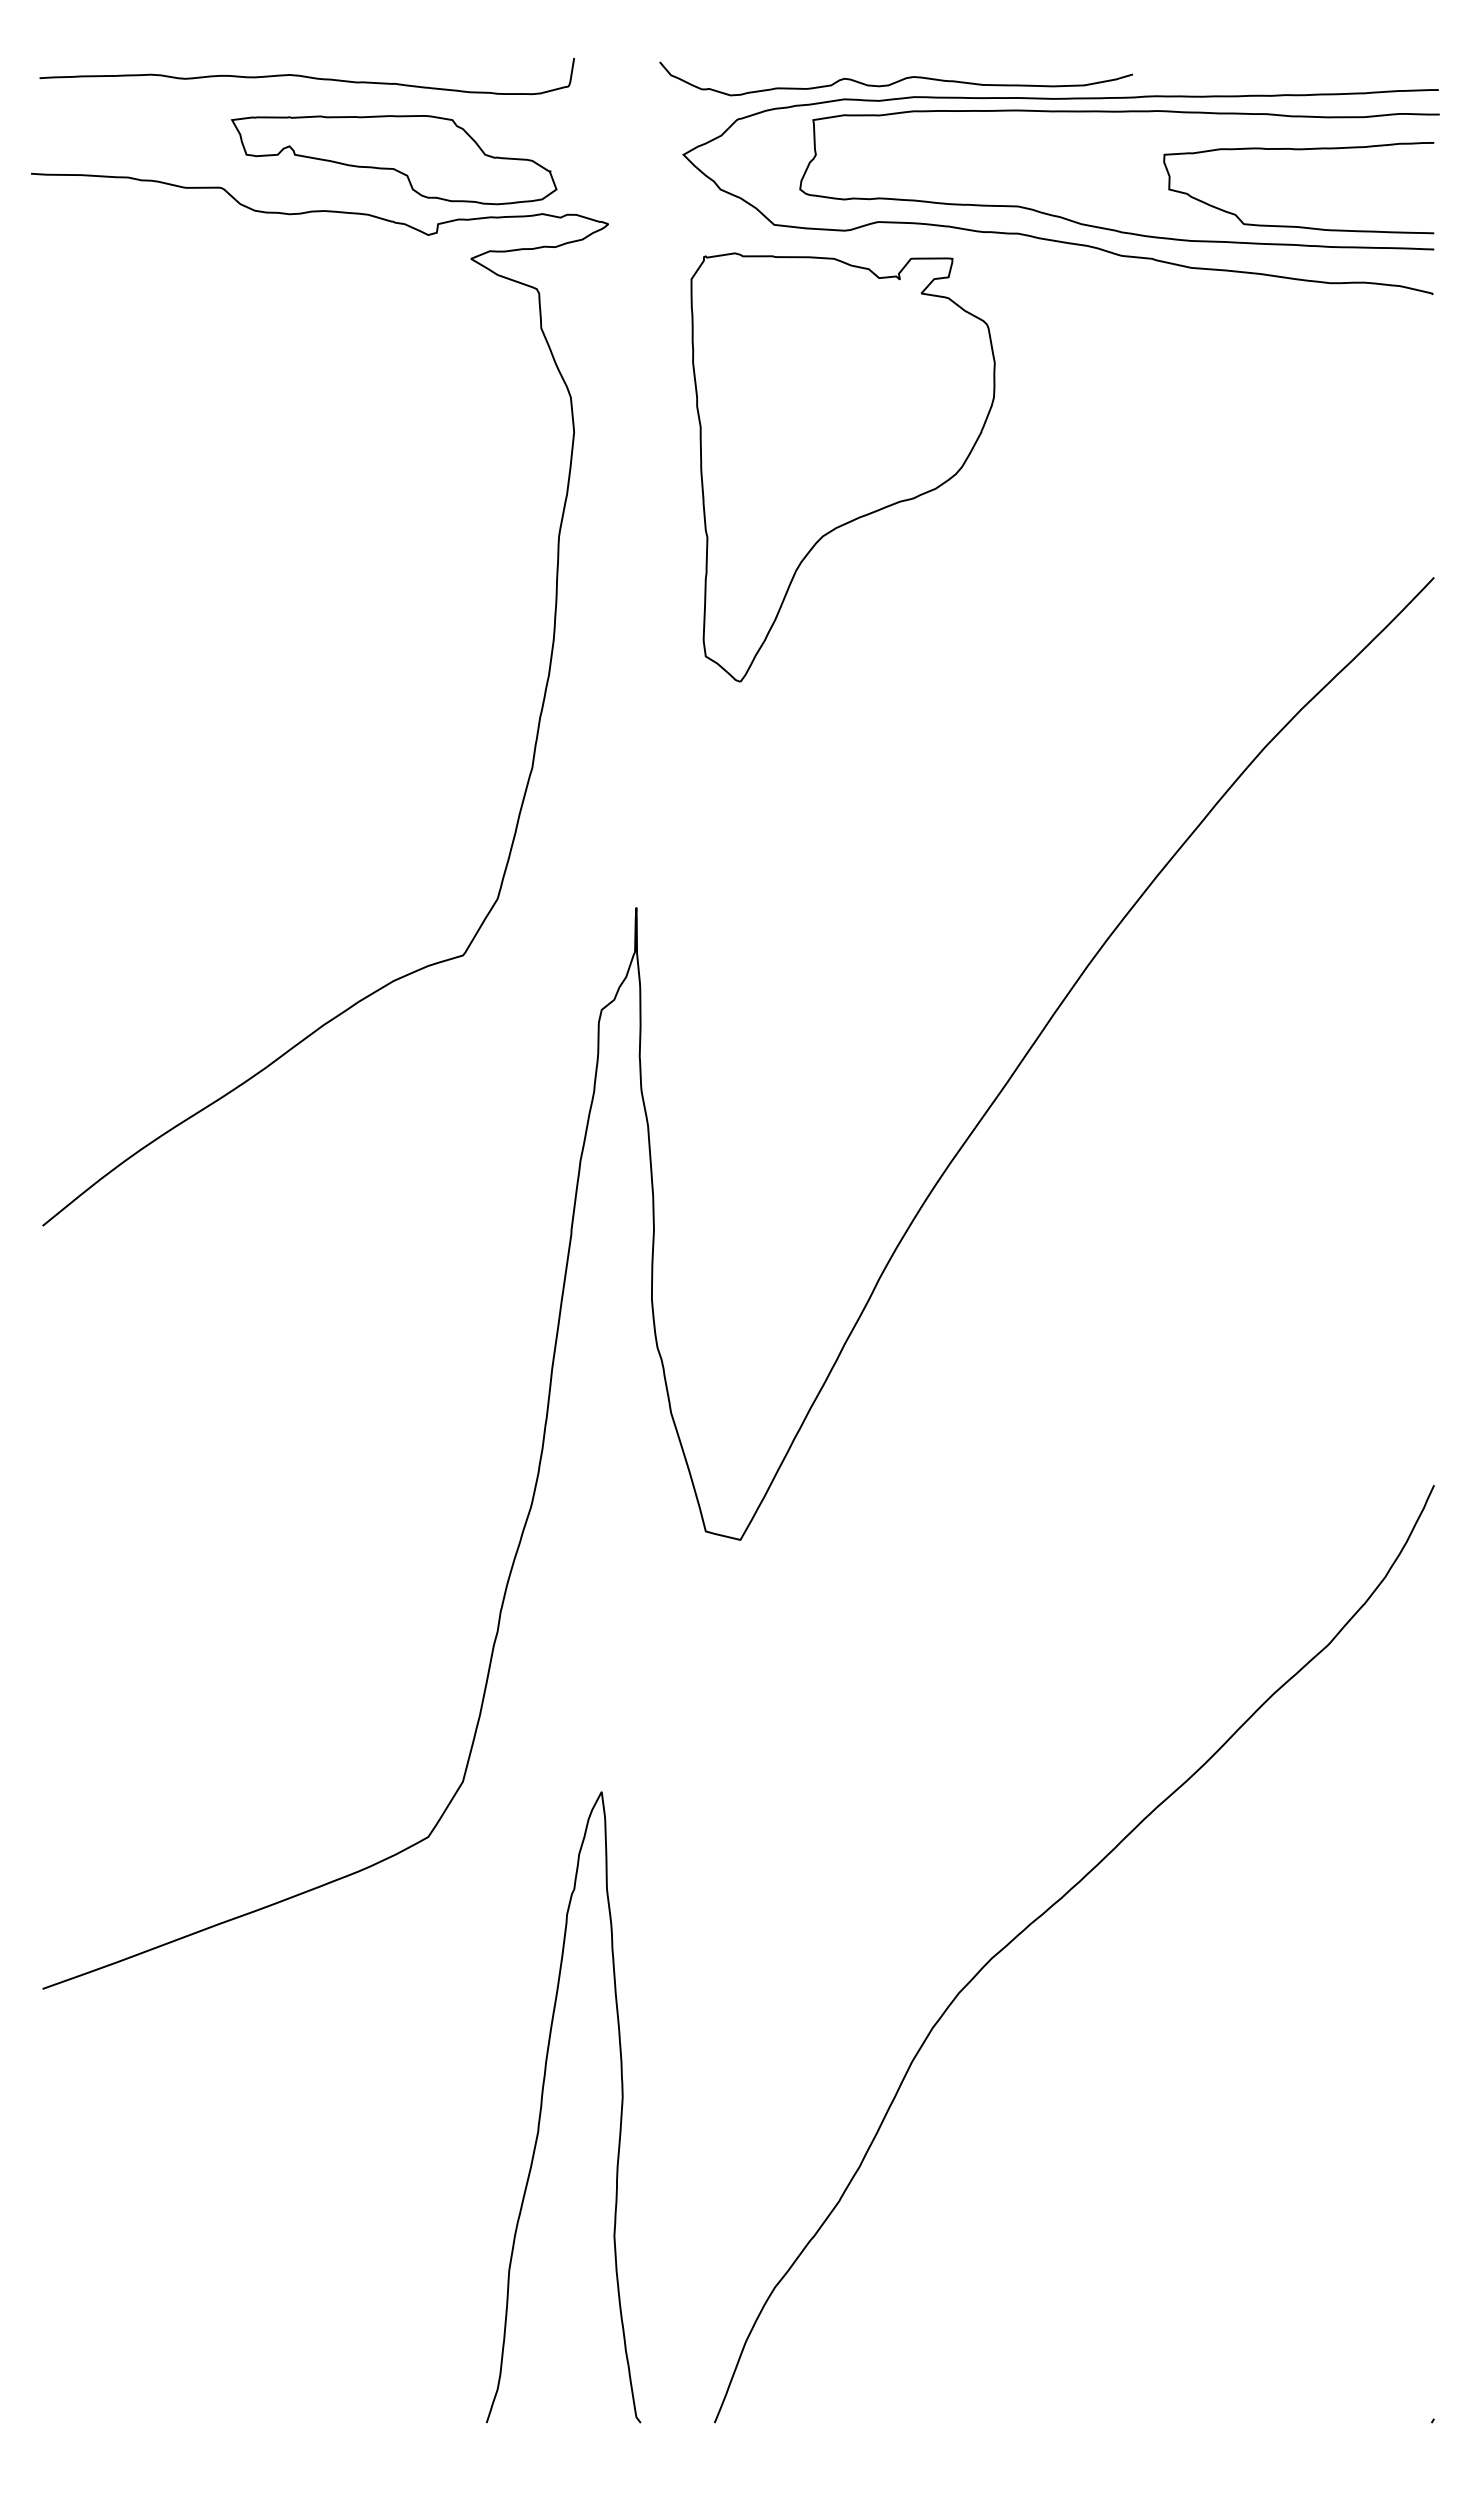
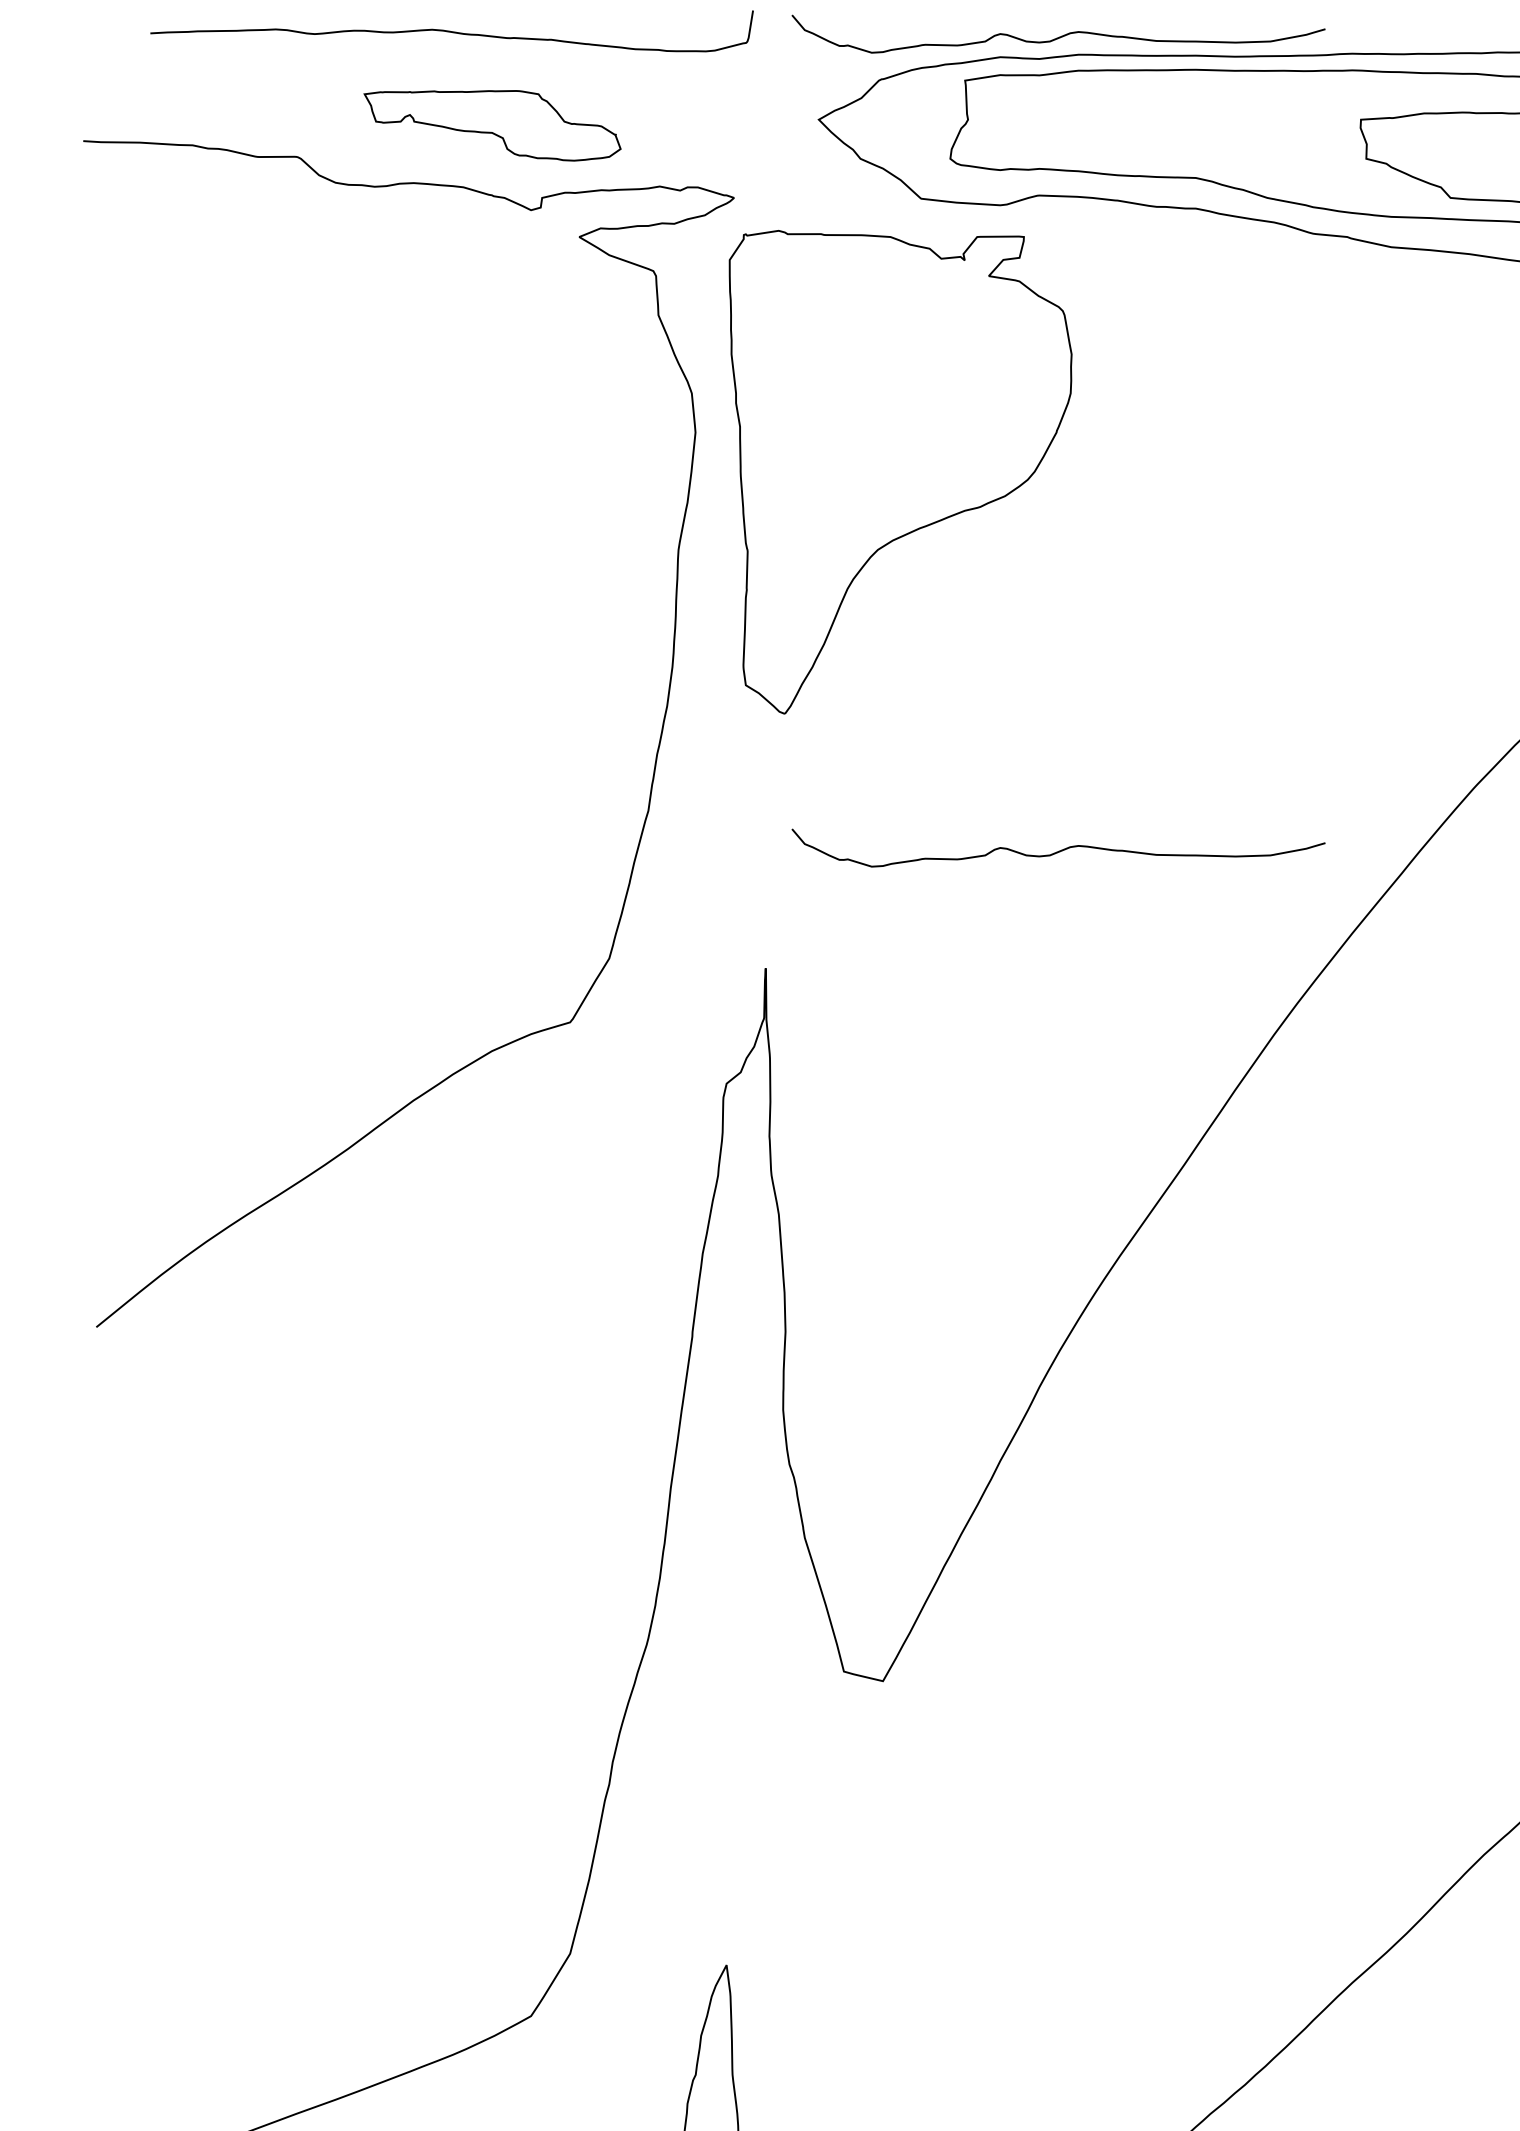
curve: (306, 76) -> (451, 31), moved
part: (393, 160) -> (491, 126), size x0.7
part: (842, 467) -> (899, 472), moved
curve: (897, 802) -> (1060, 849), added

